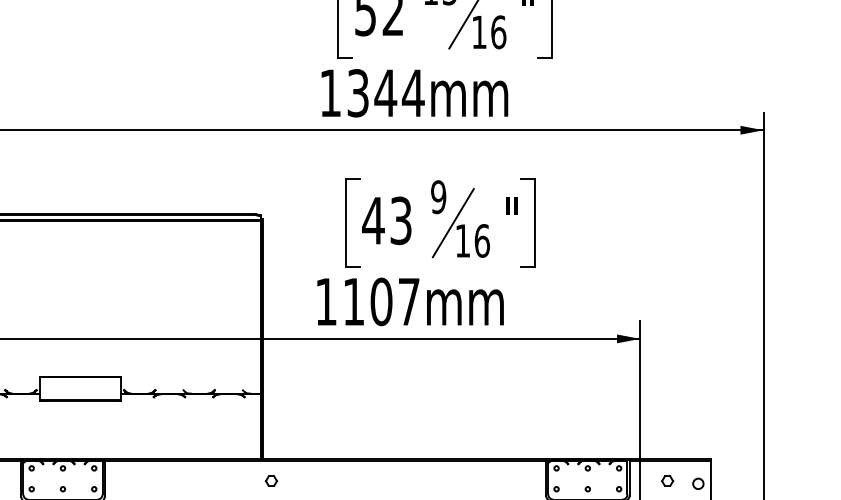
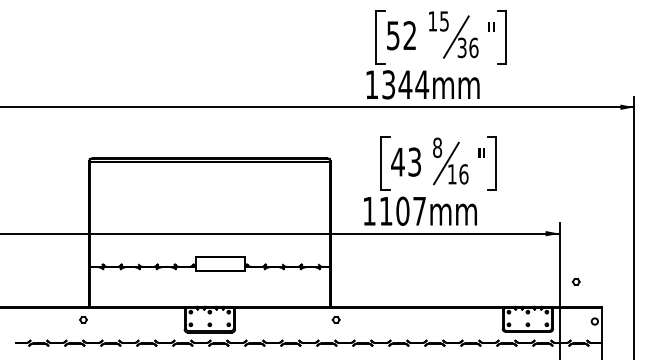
text: (478, 31) -> (461, 47), 16 -> 36
text: (438, 196) -> (437, 147), 9 -> 8
part: (666, 480) -> (575, 281), moved

